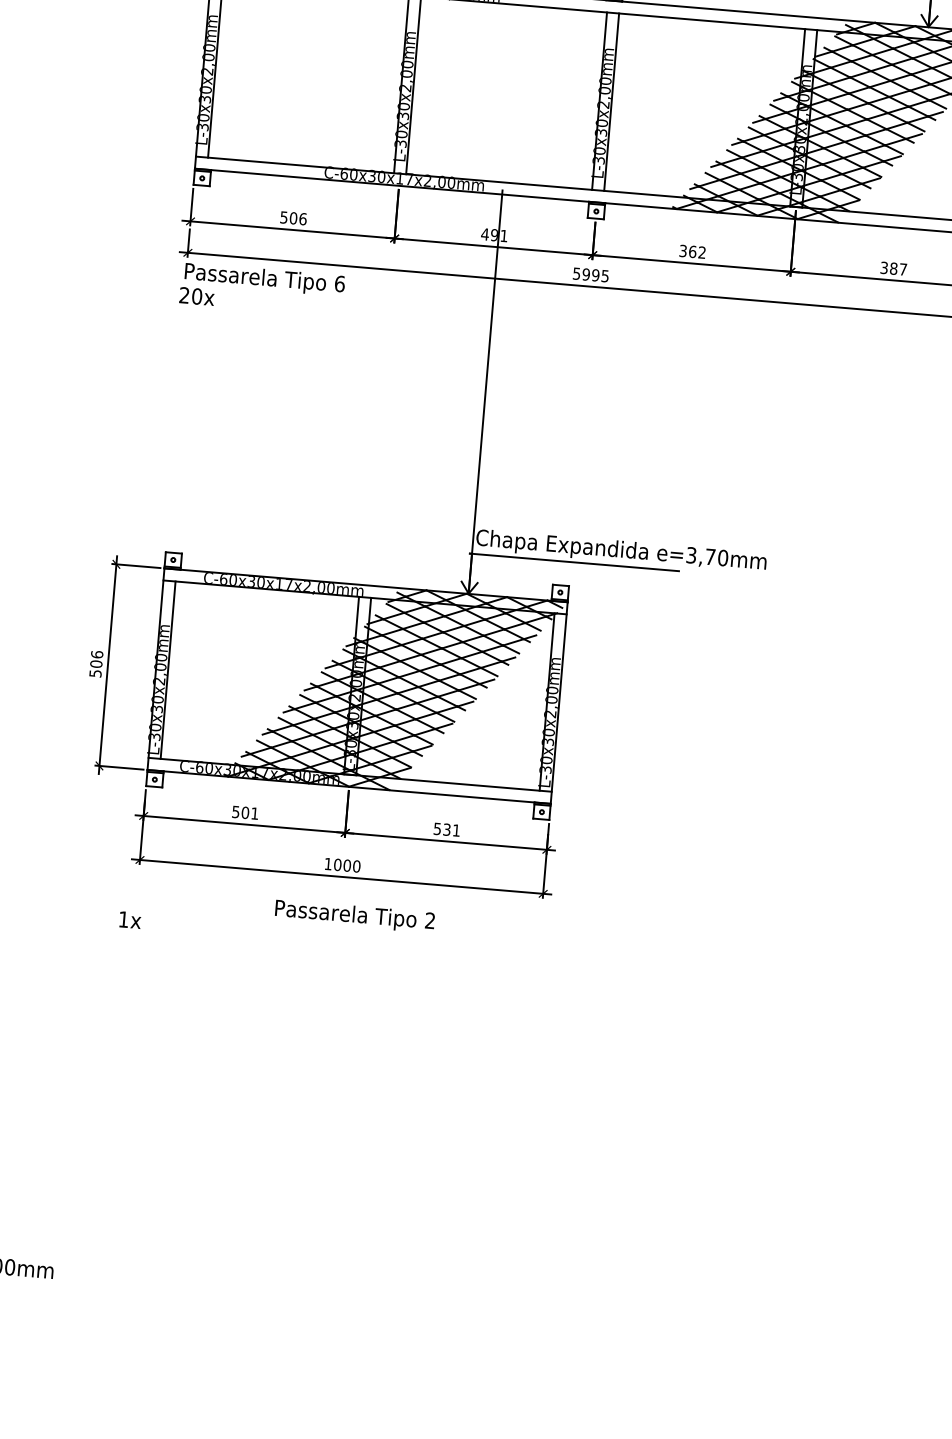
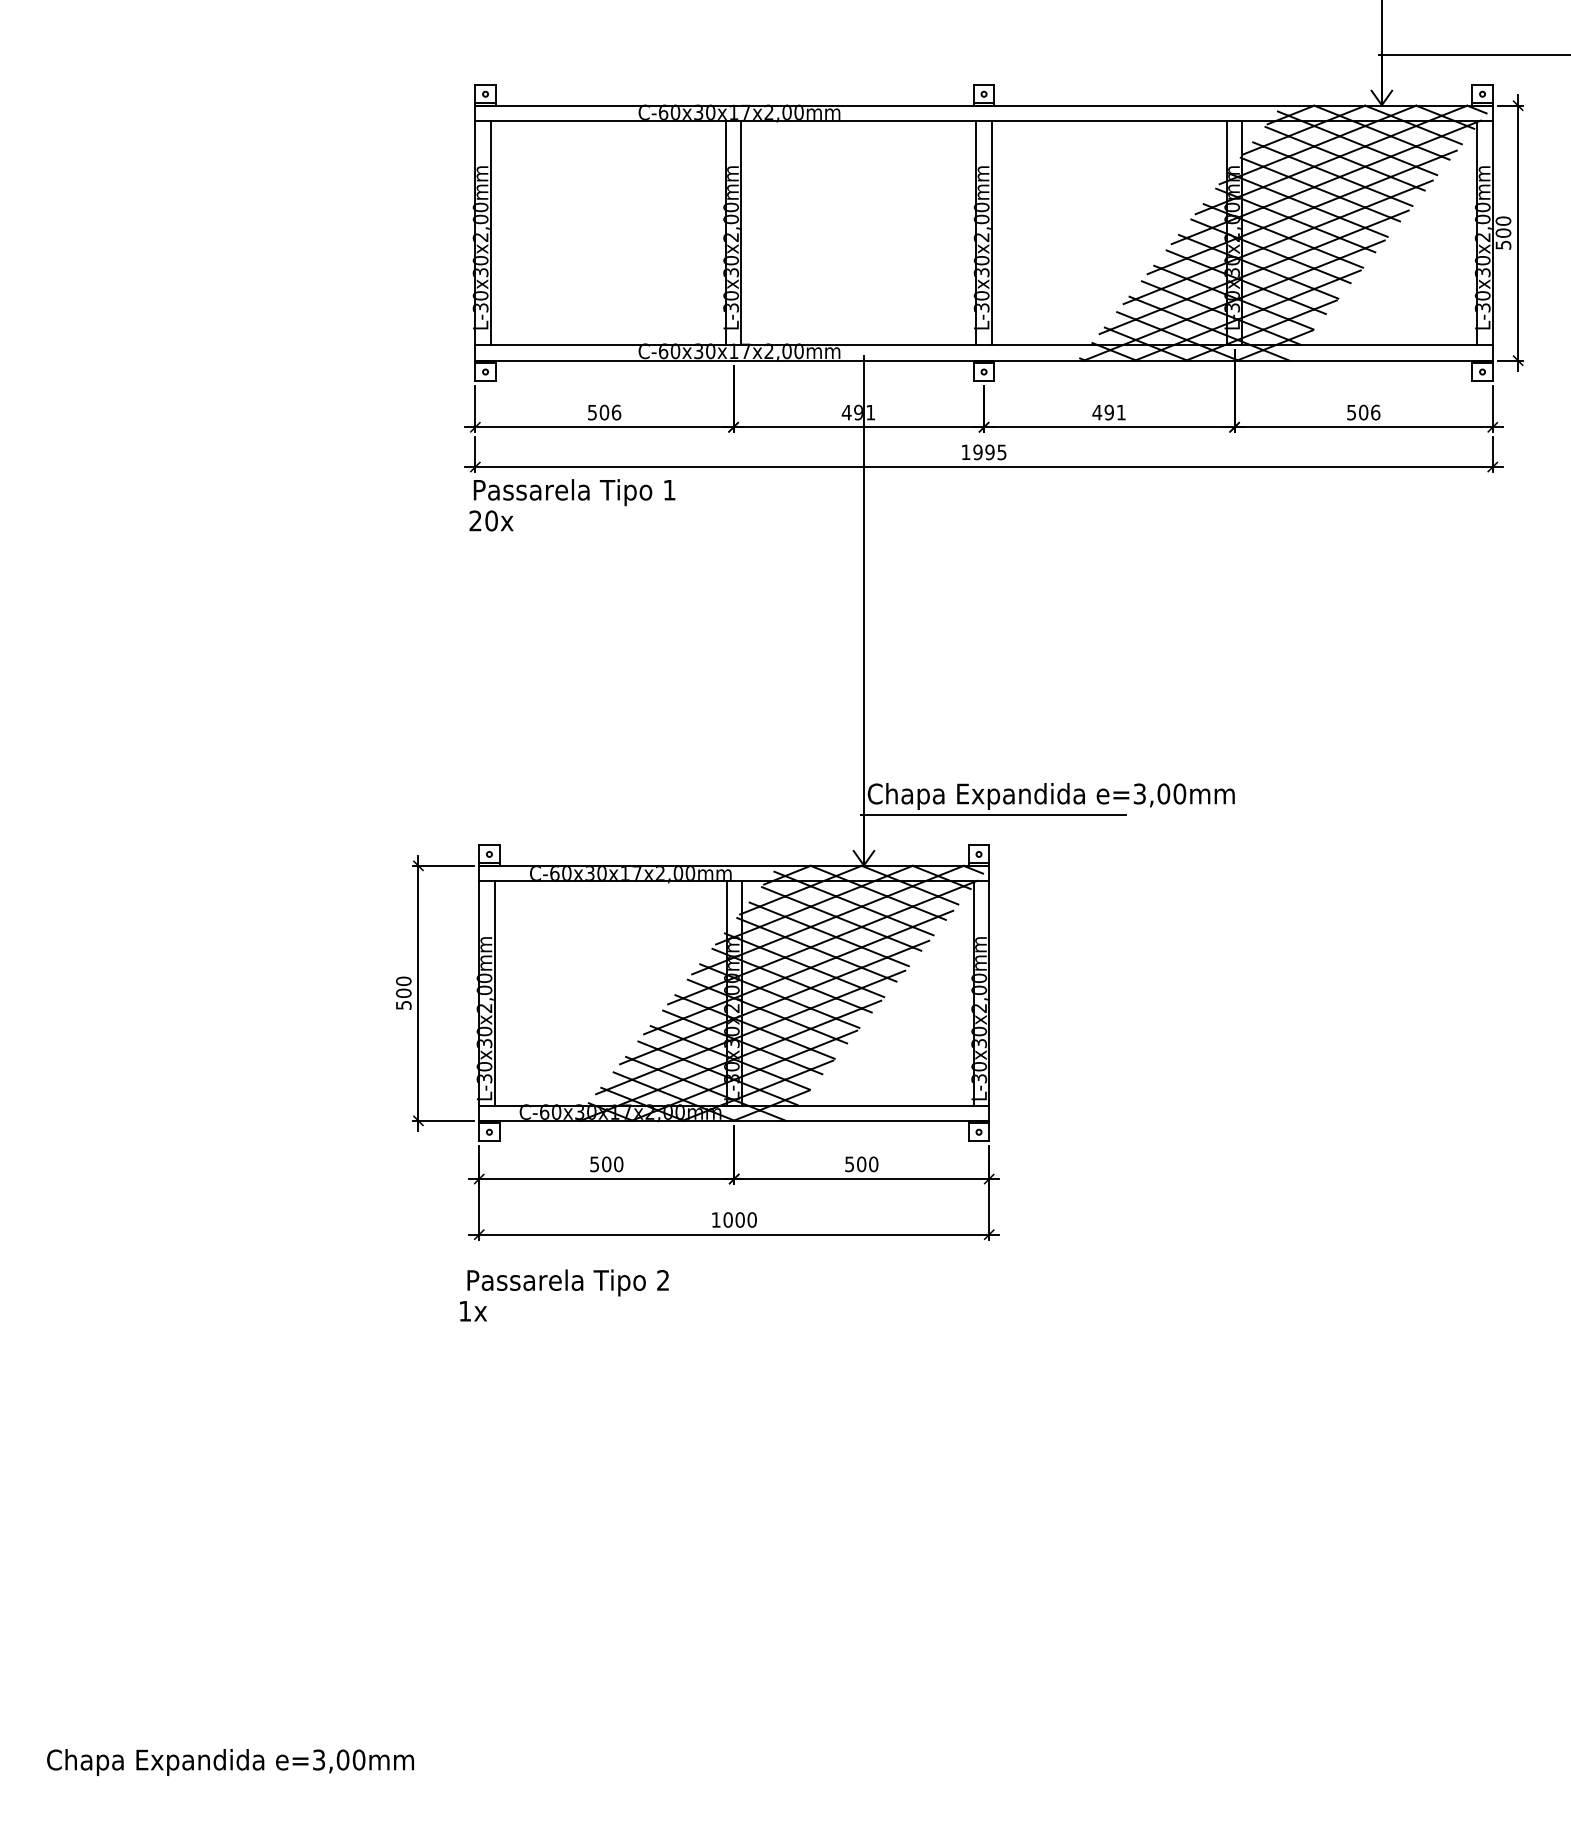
text: (692, 251) -> (1108, 412), 362 -> 491
text: (893, 268) -> (1363, 412), 387 -> 506
text: (576, 273) -> (965, 452), 5995 -> 1995
text: (339, 283) -> (669, 489), 6 -> 1
text: (710, 556) -> (1163, 793), e=3,70mm -> e=3,00mm
text: (96, 653) -> (403, 980), 506 -> 500
text: (254, 813) -> (618, 1164), 501 -> 500
text: (451, 830) -> (867, 1164), 531 -> 500
text: (354, 916) -> (567, 1282), moved

